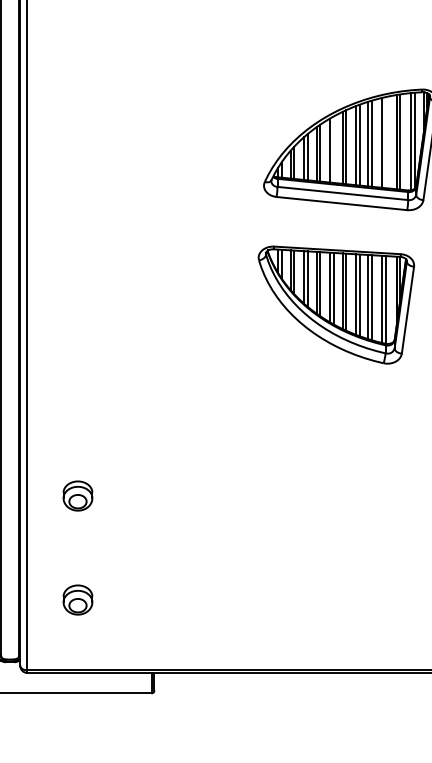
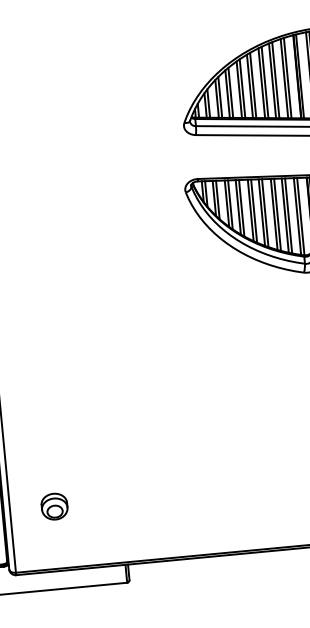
line: (385, 142) -> (287, 78), added
line: (333, 149) -> (242, 88), added
part: (77, 495) -> (45, 414), removed

